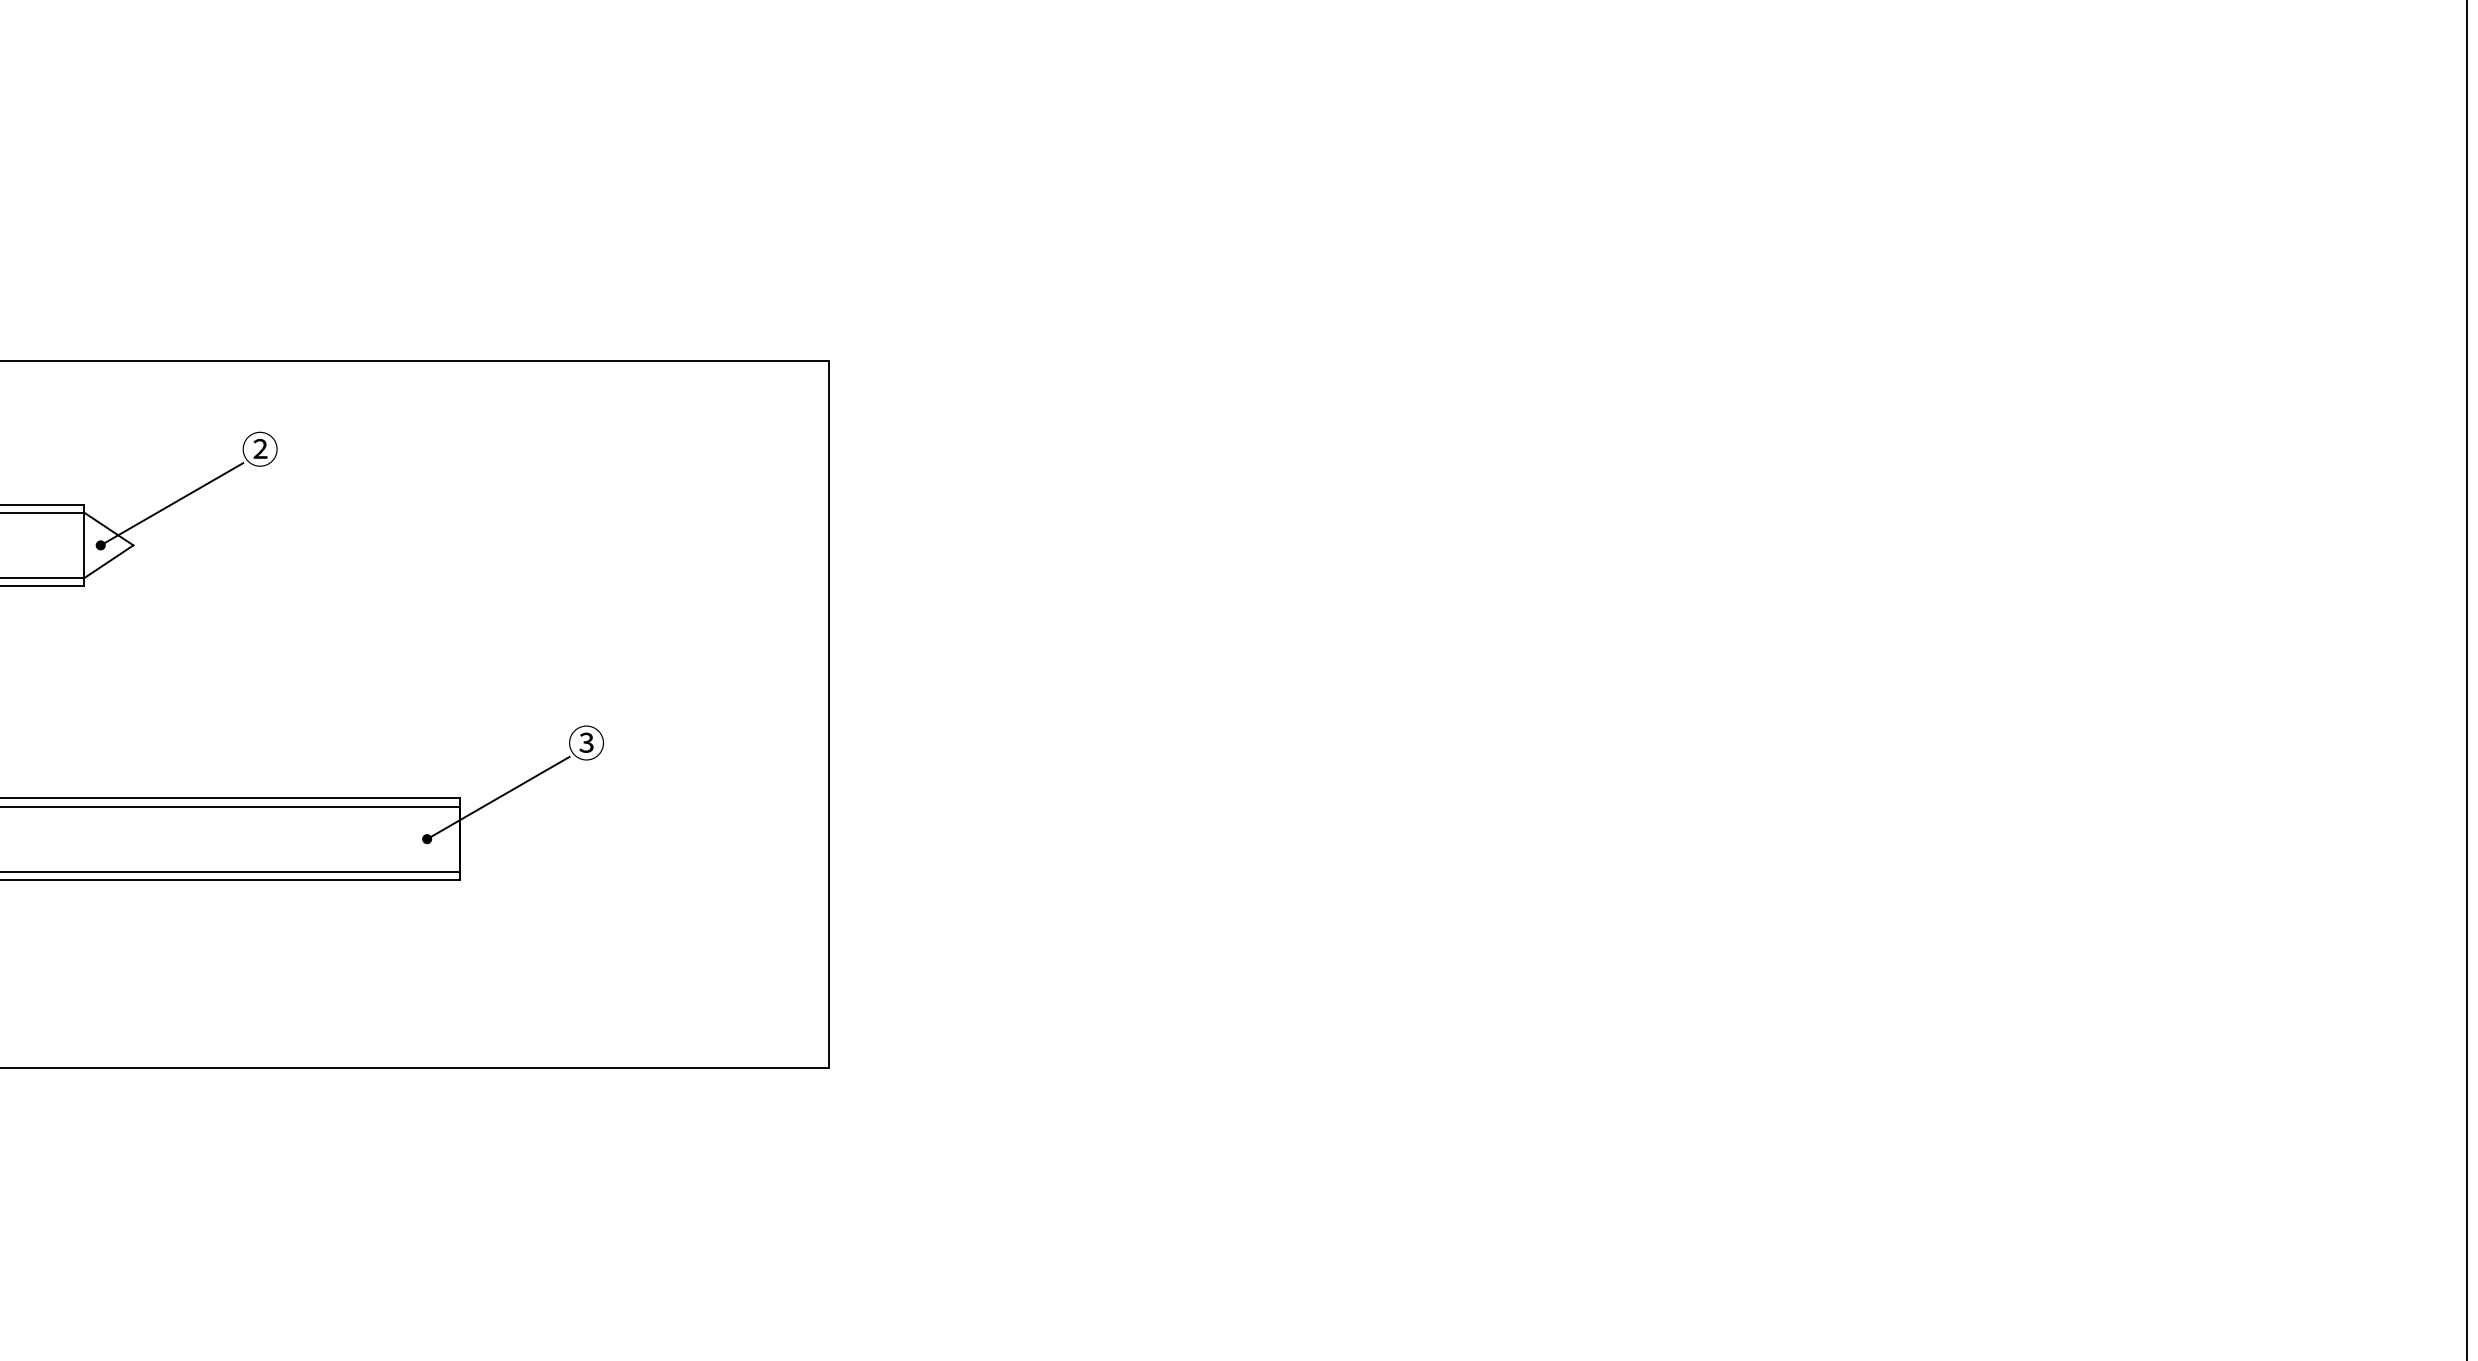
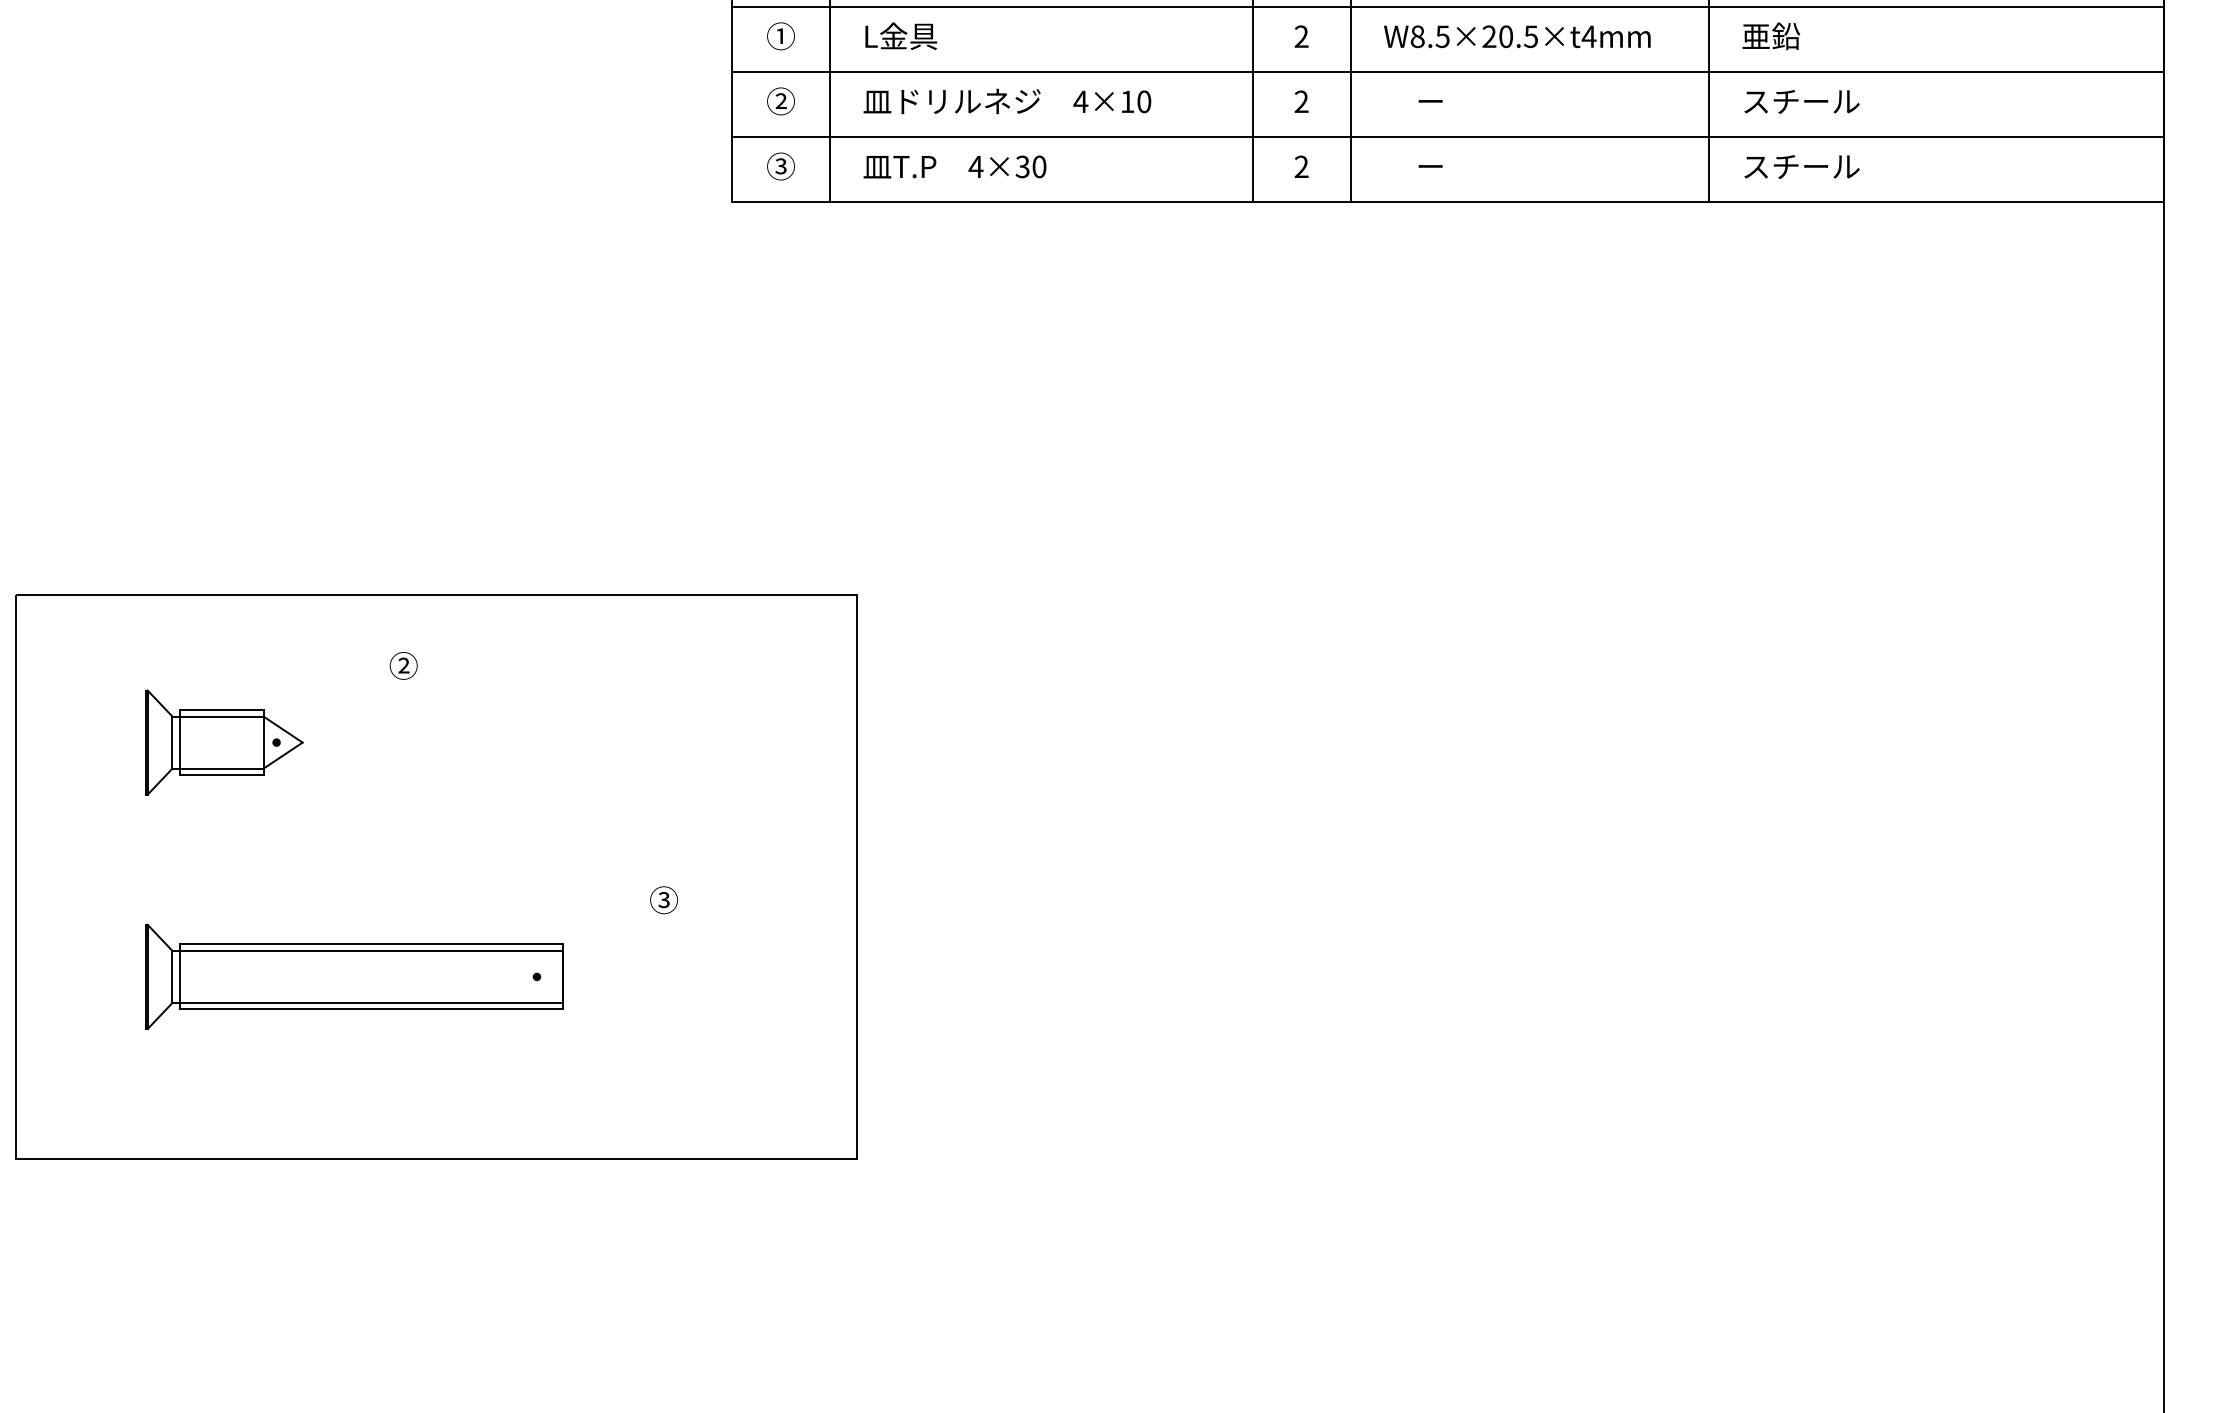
line: (172, 503) -> (333, 709), removed
line: (498, 797) -> (593, 943), removed

